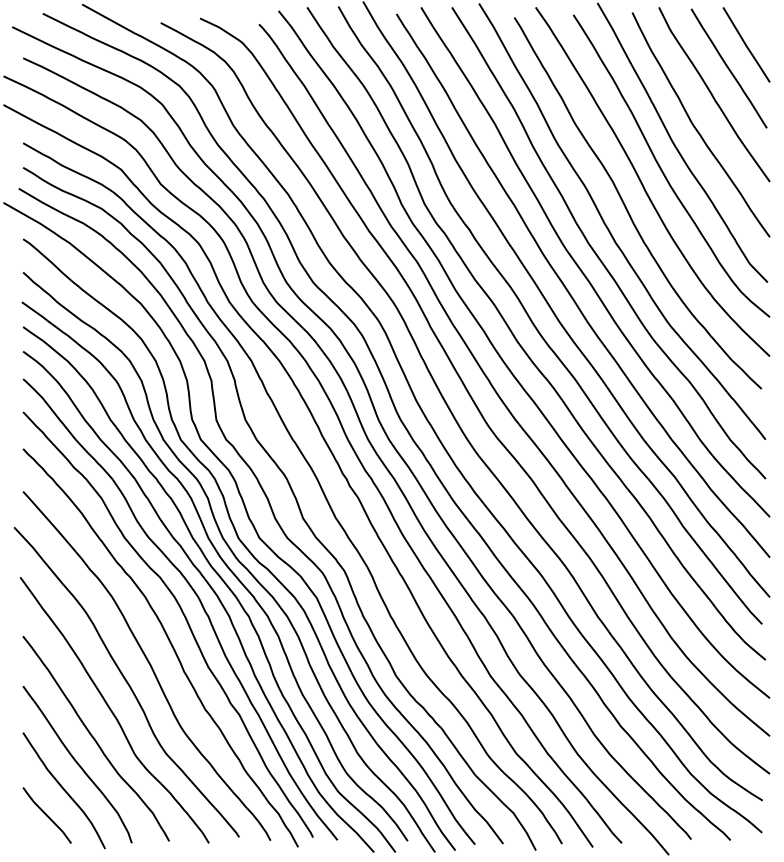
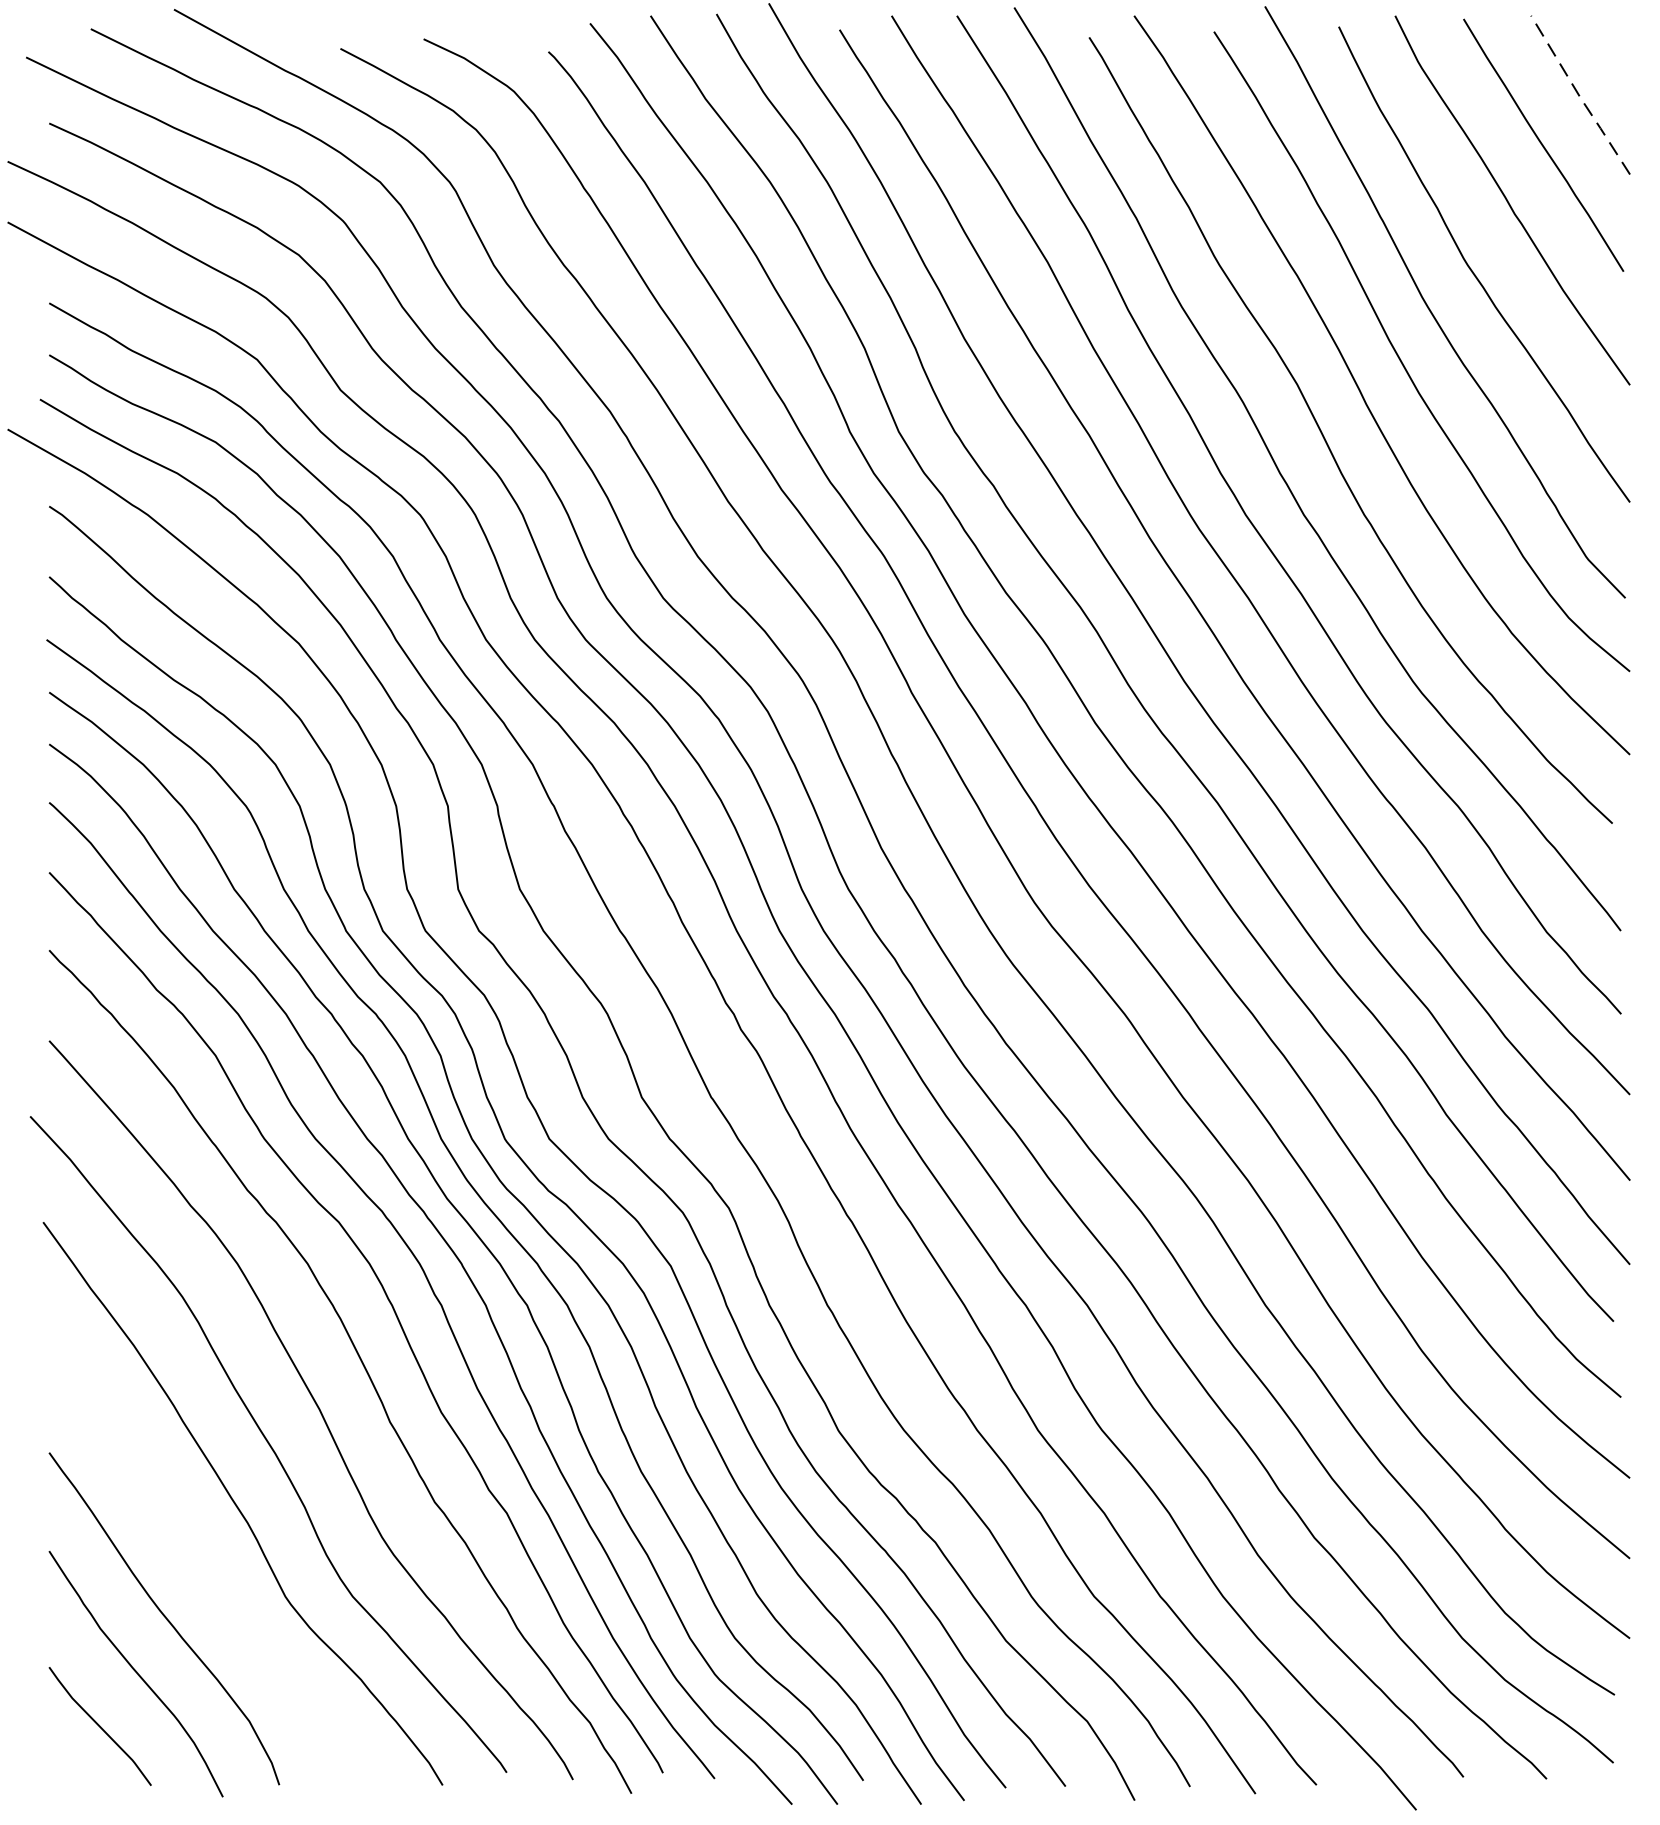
line: (746, 45) -> (1580, 96), solid -> dashed
curve: (94, 738) -> (200, 1563), removed

